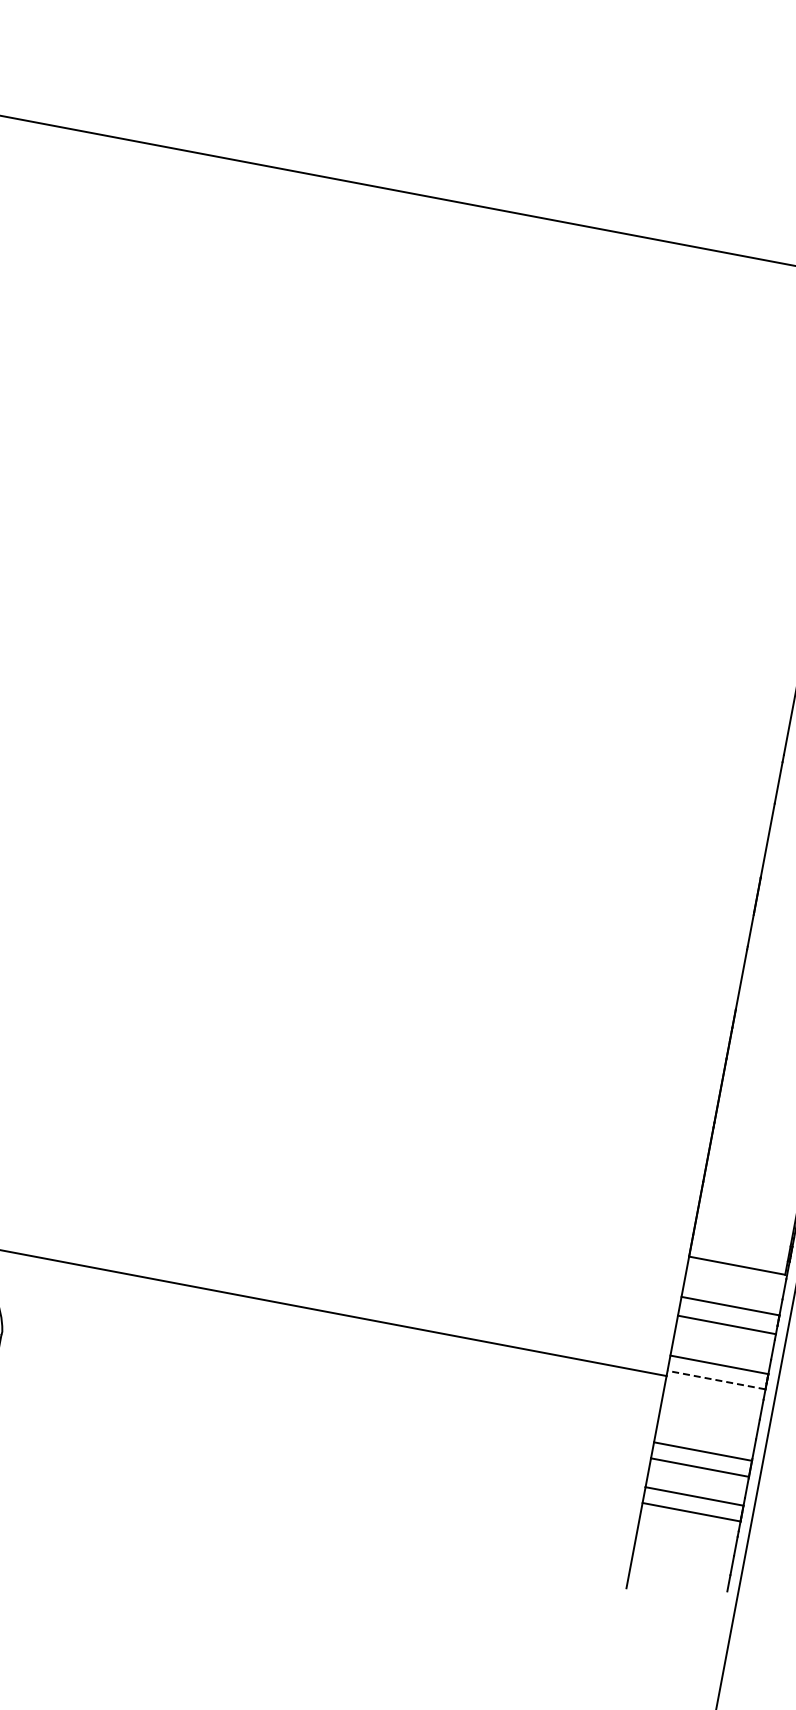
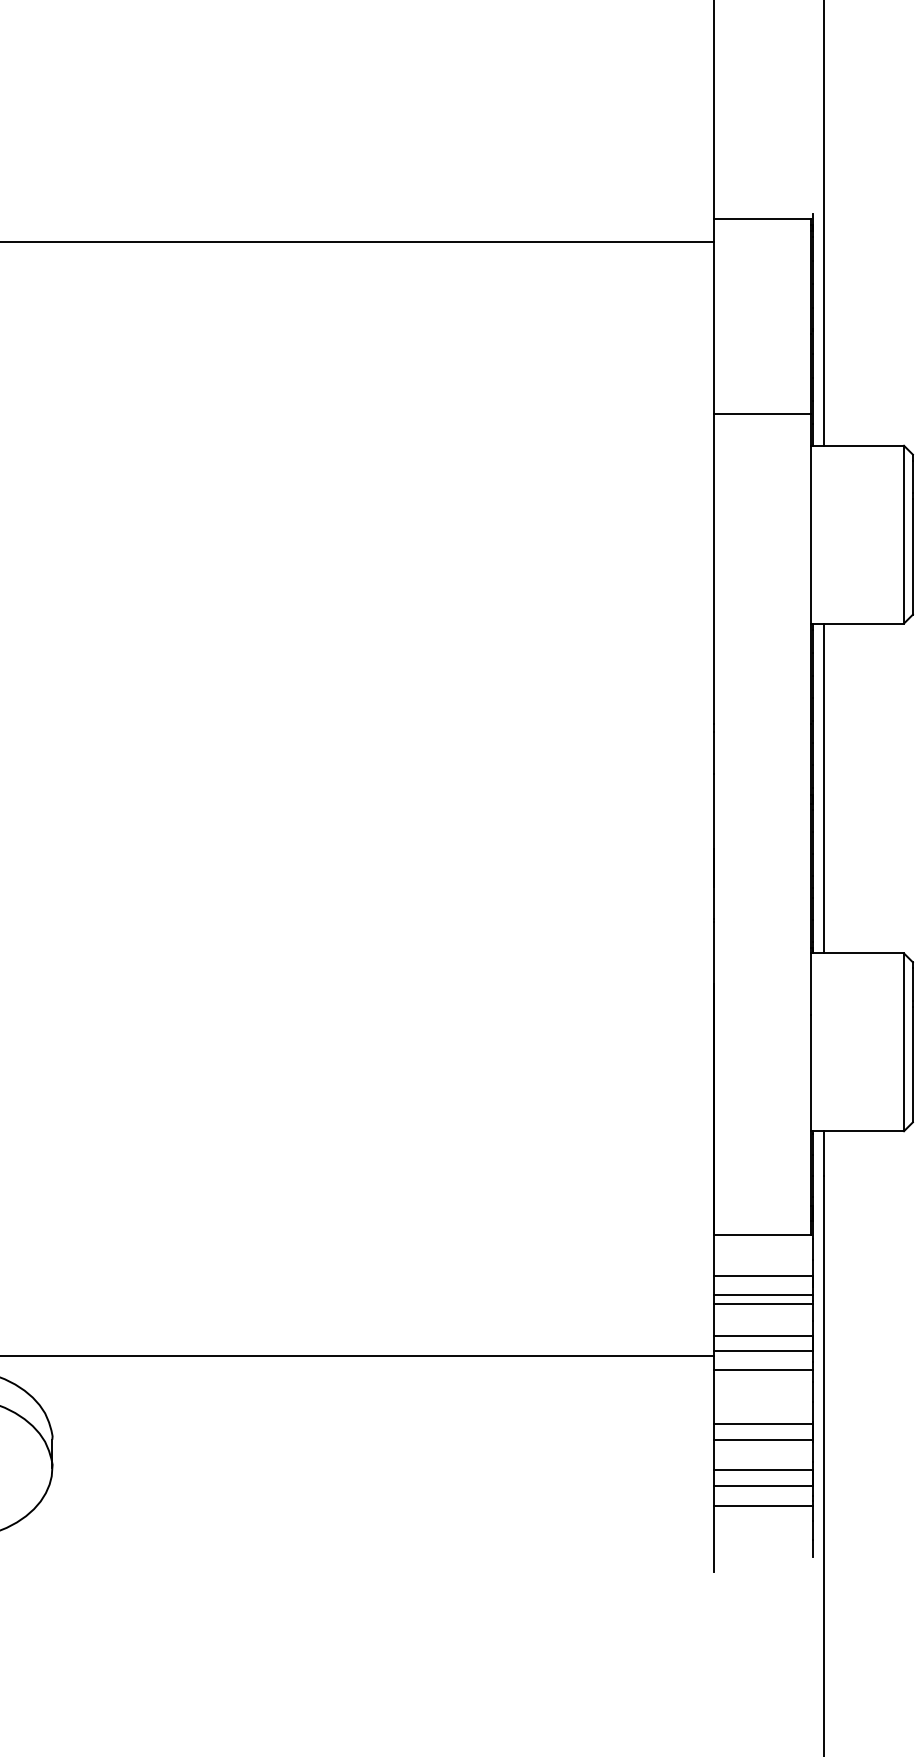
line: (725, 1334) -> (763, 1304), added
line: (716, 1380) -> (763, 1351), dashed -> solid
line: (713, 1399) -> (763, 1370), added
line: (687, 1532) -> (763, 1506), added

